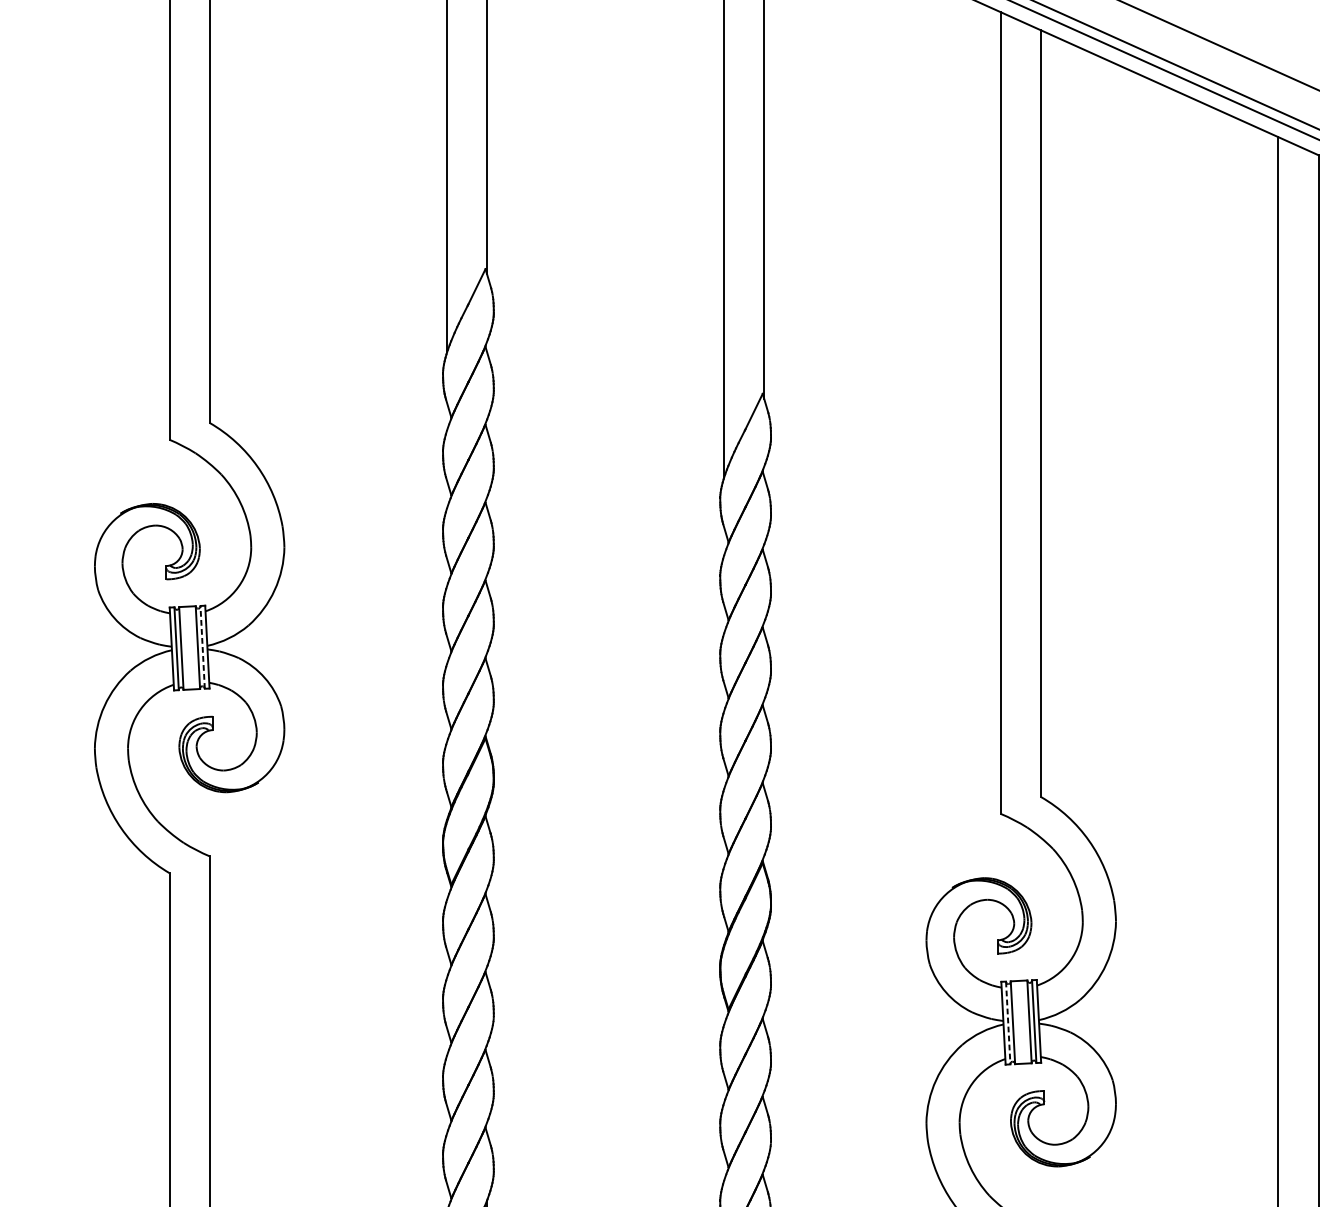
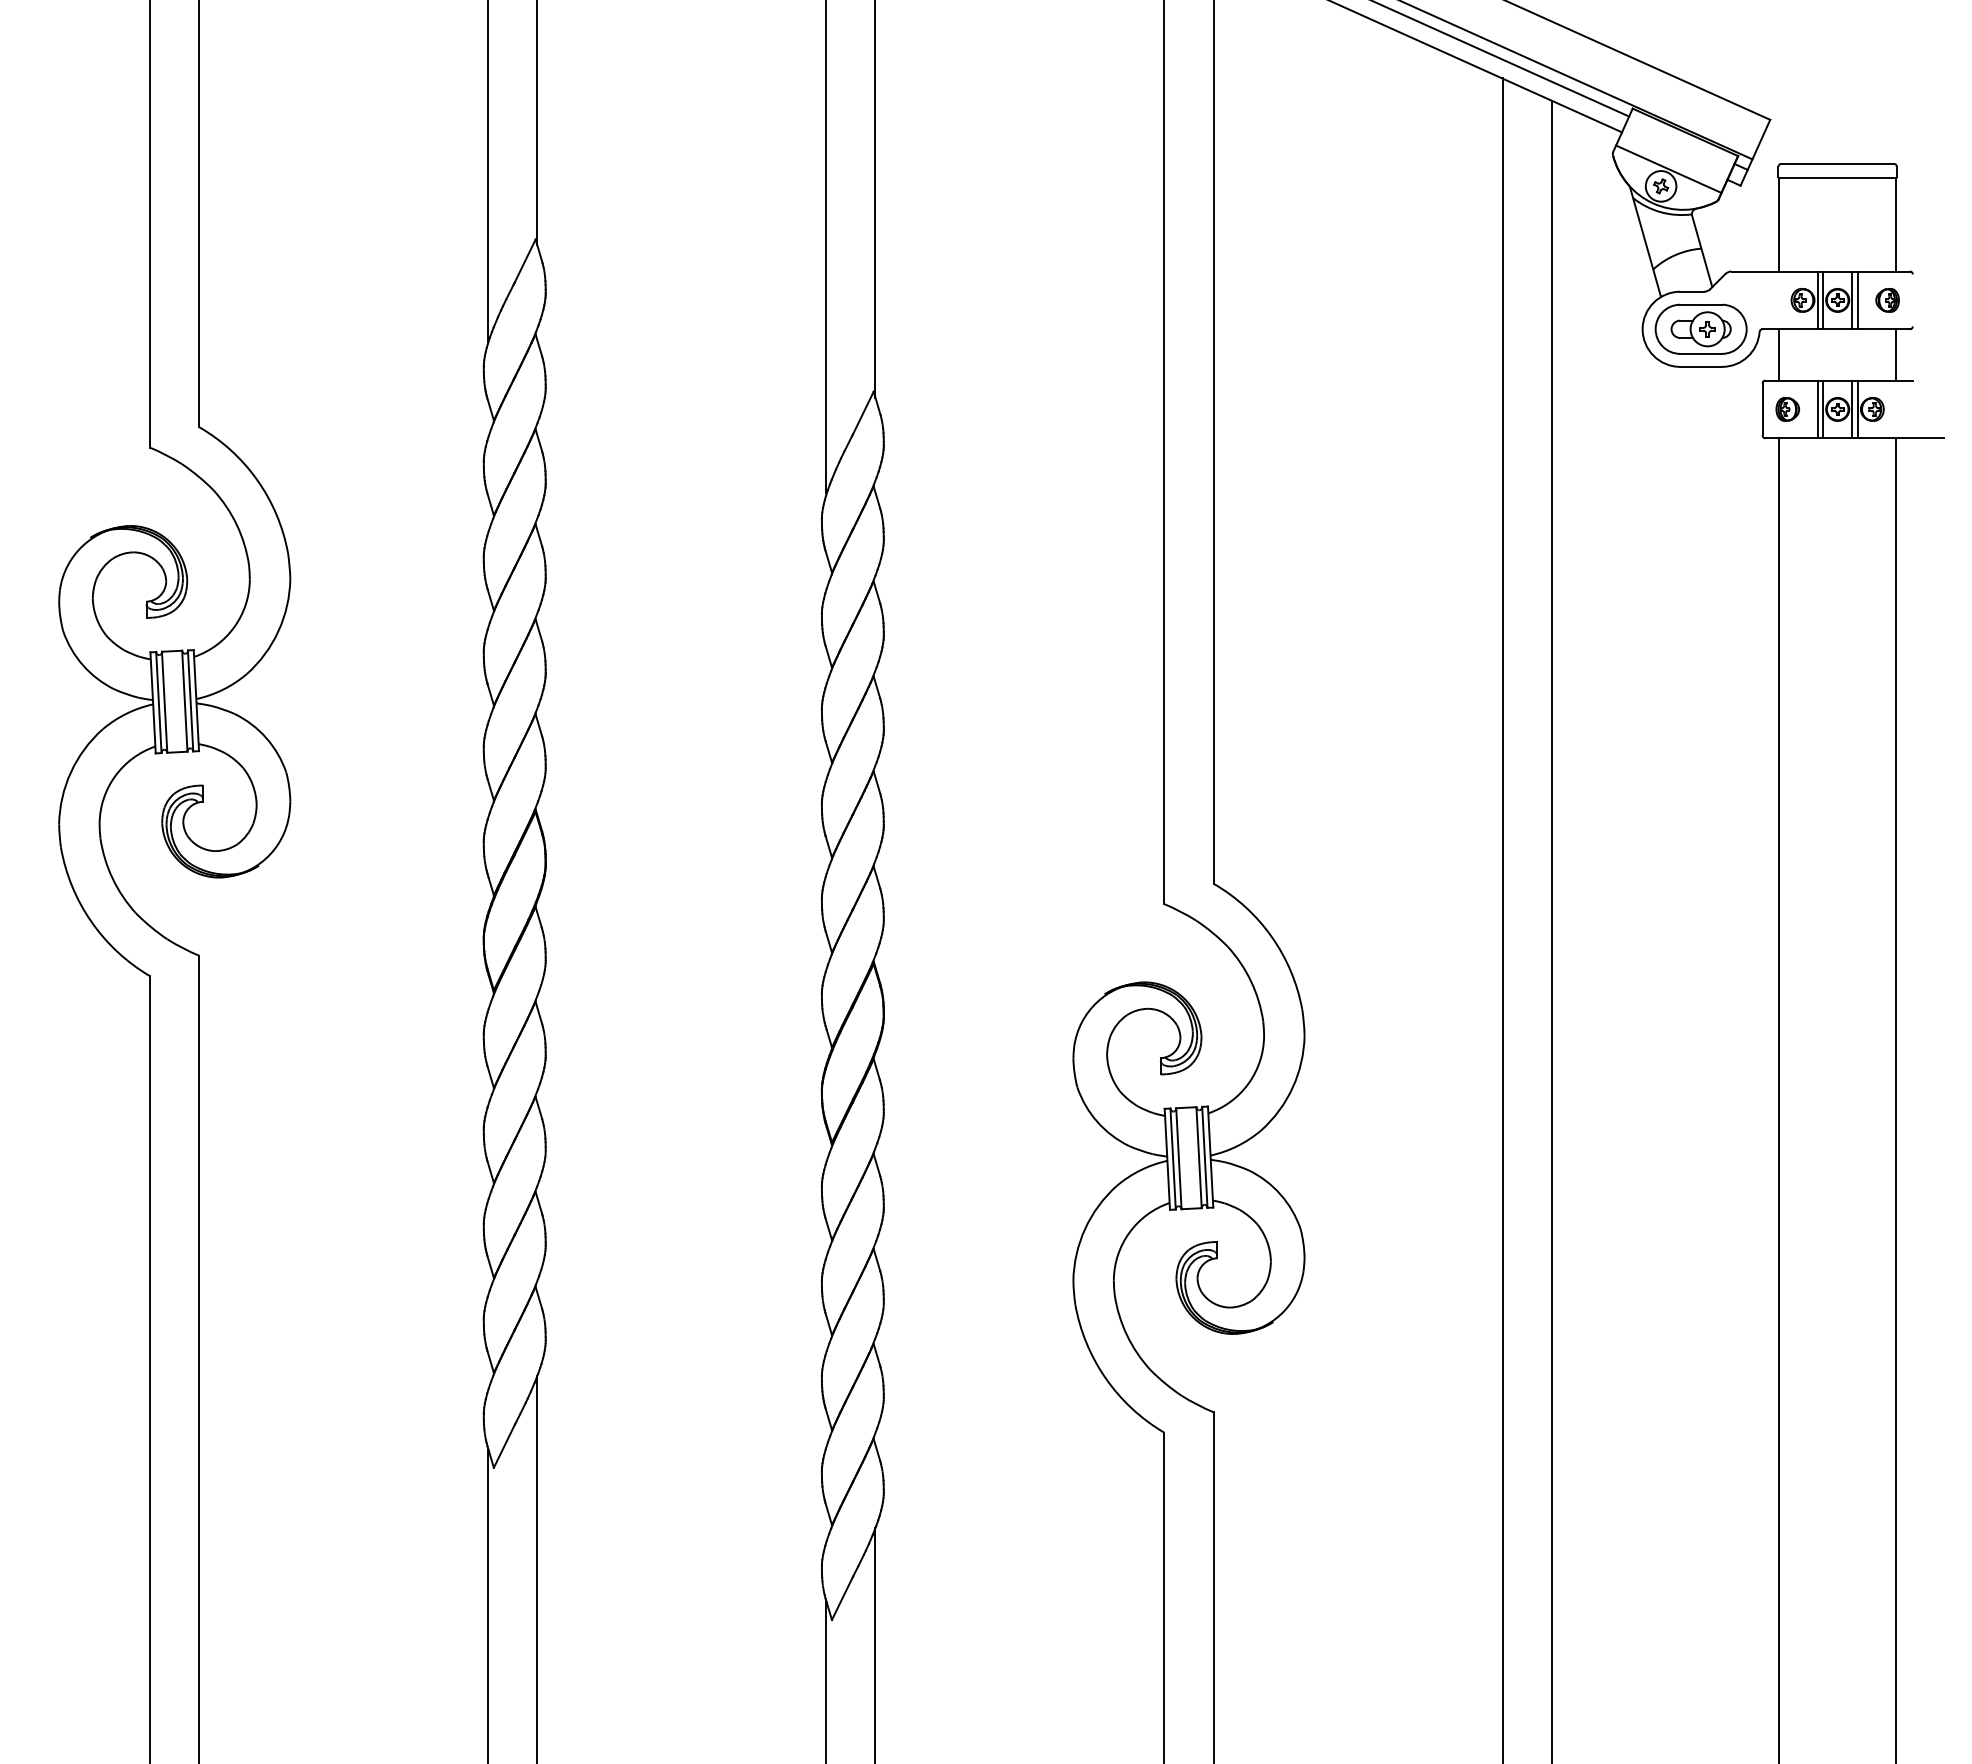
line: (202, 647) -> (190, 700), dashed -> solid
line: (1008, 1023) -> (1173, 1159), dashed -> solid

